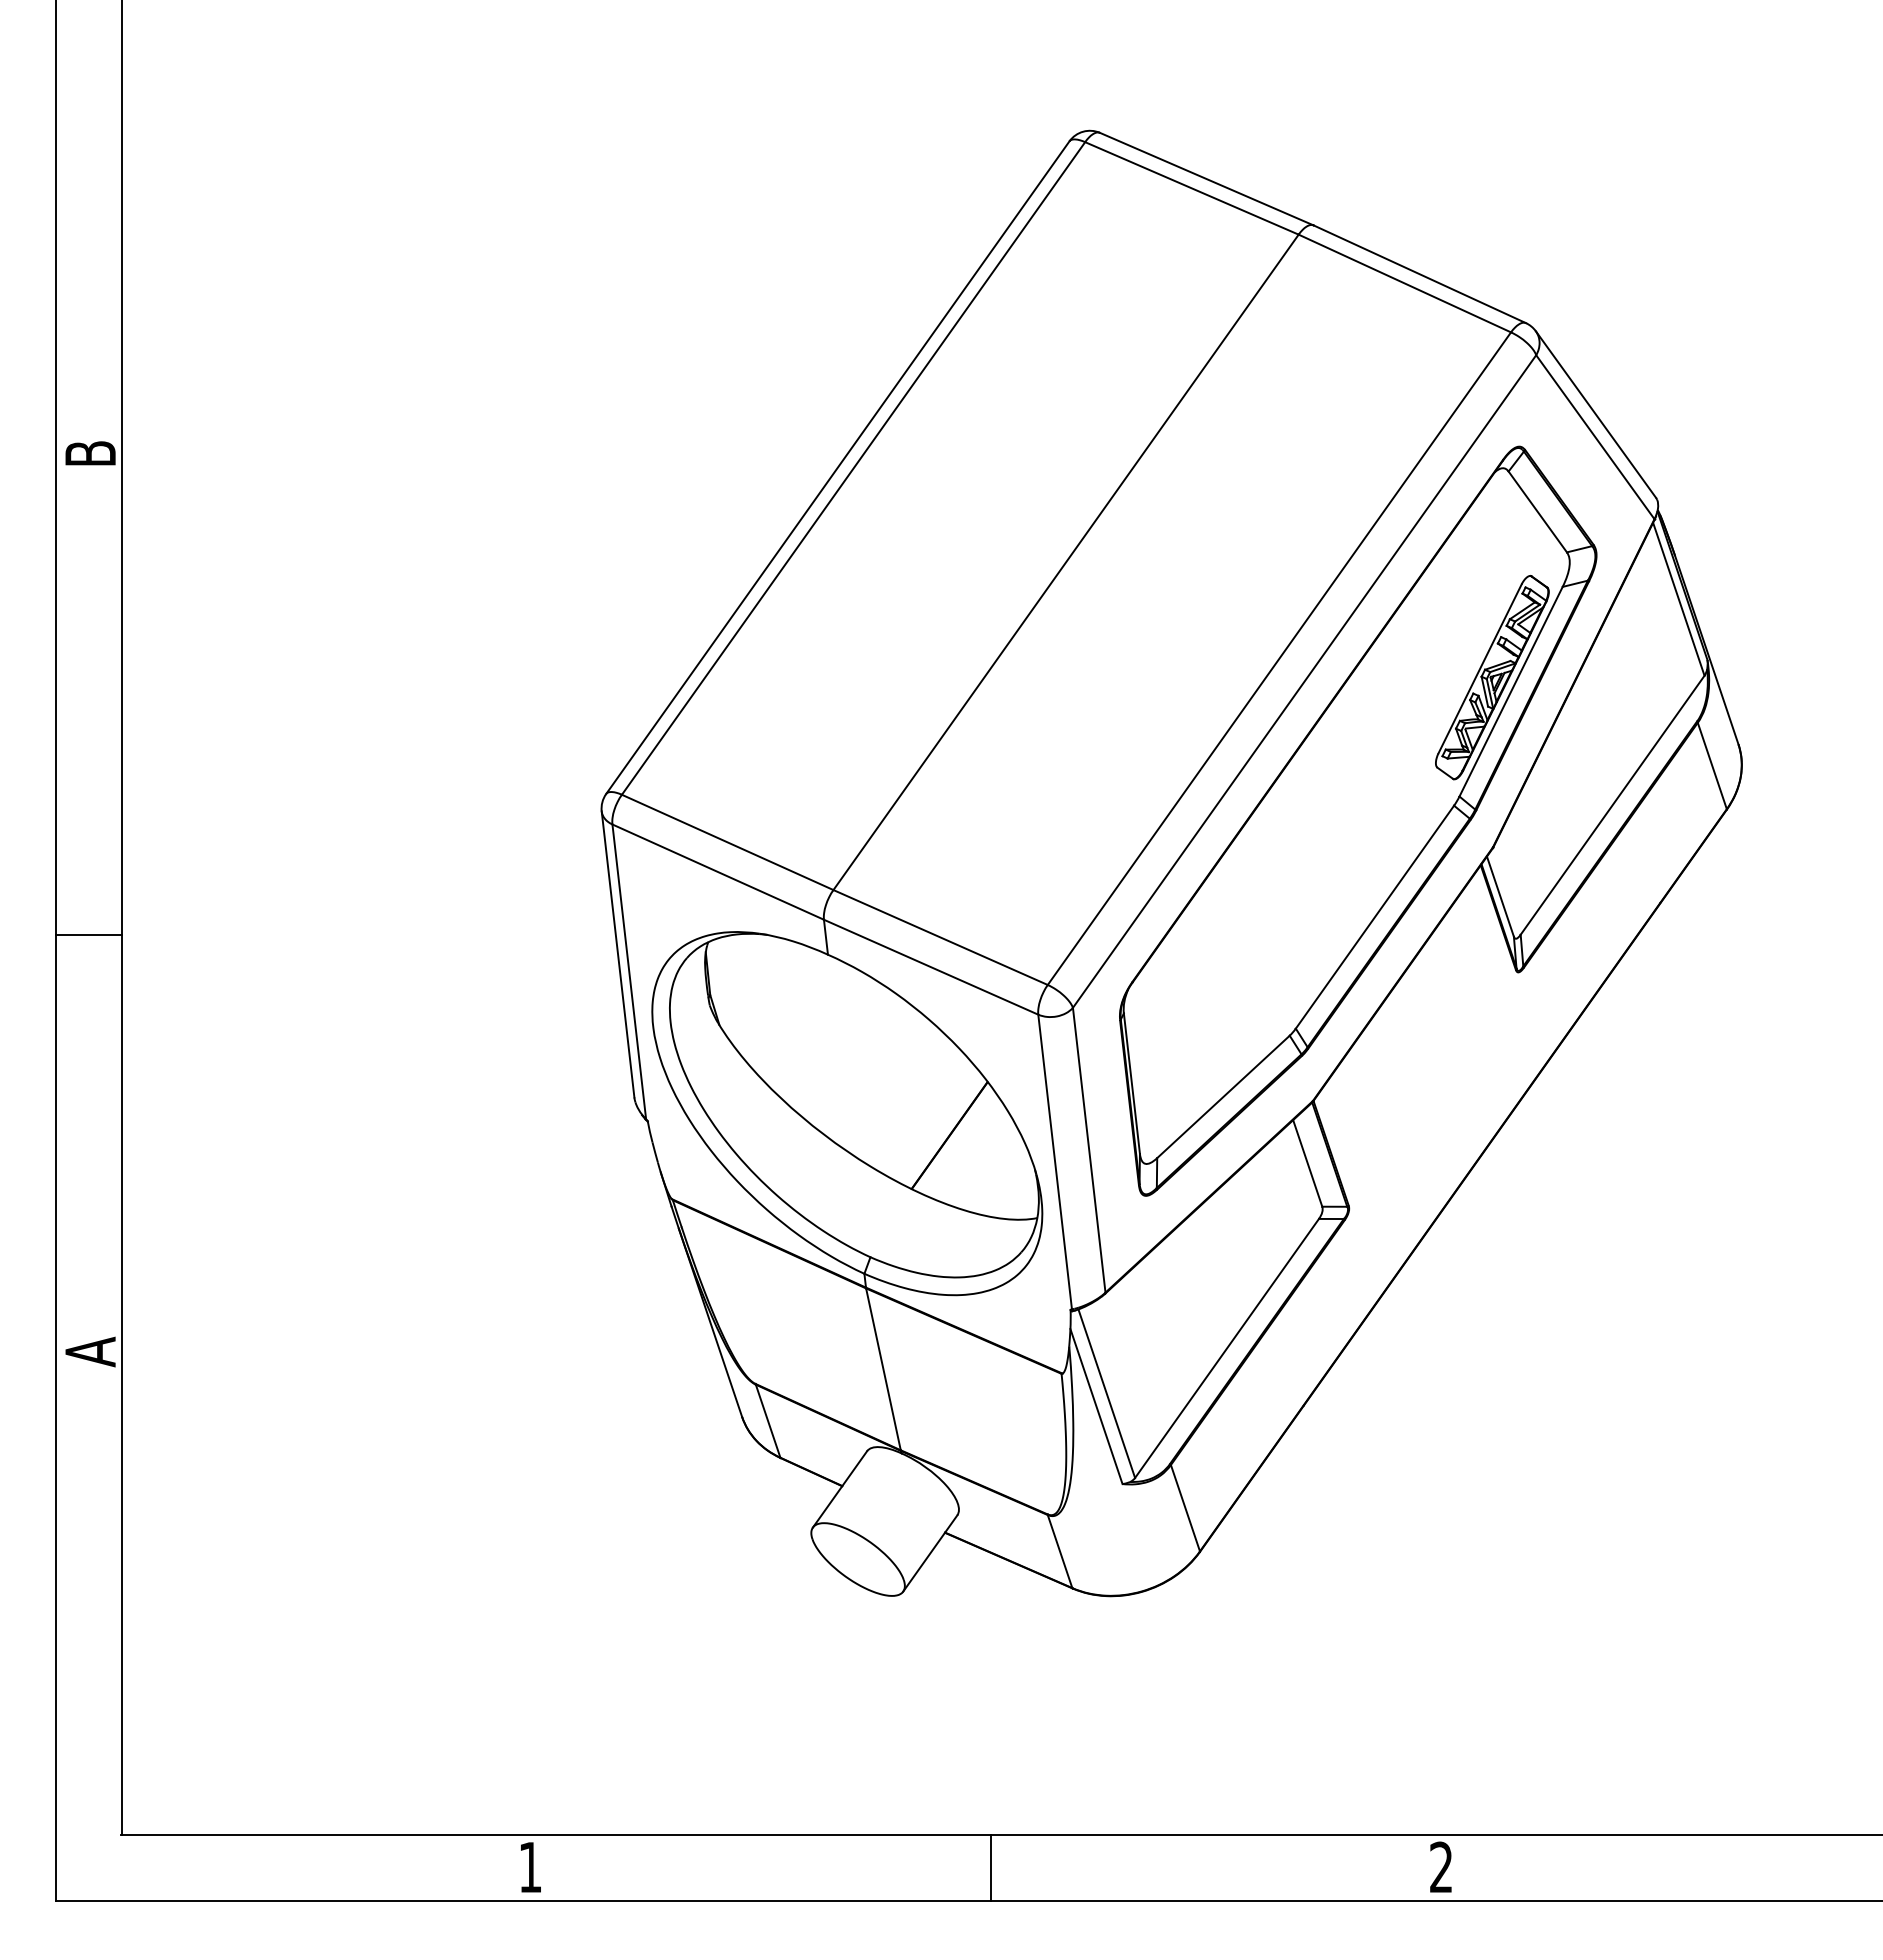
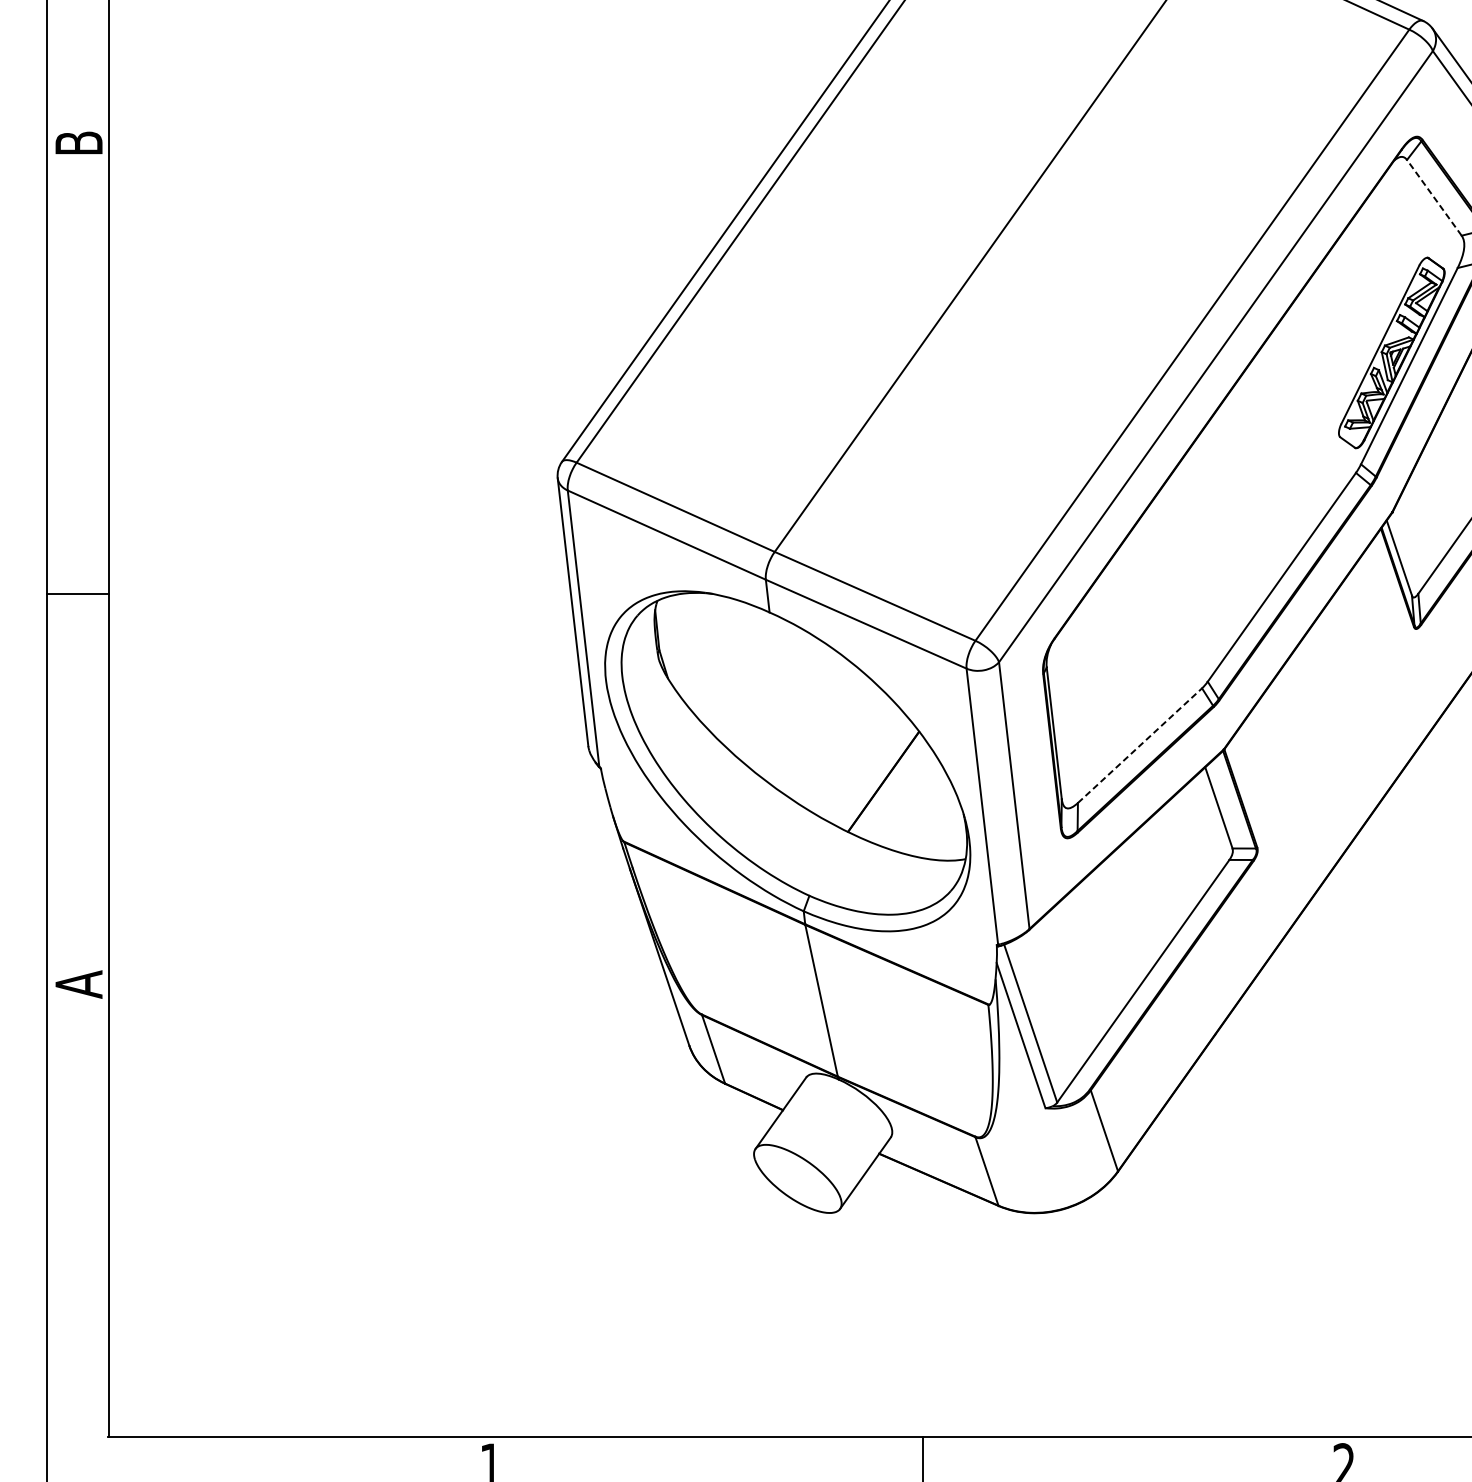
line: (1537, 511) -> (1434, 197), solid -> dashed
line: (1223, 1096) -> (1140, 745), solid -> dashed

